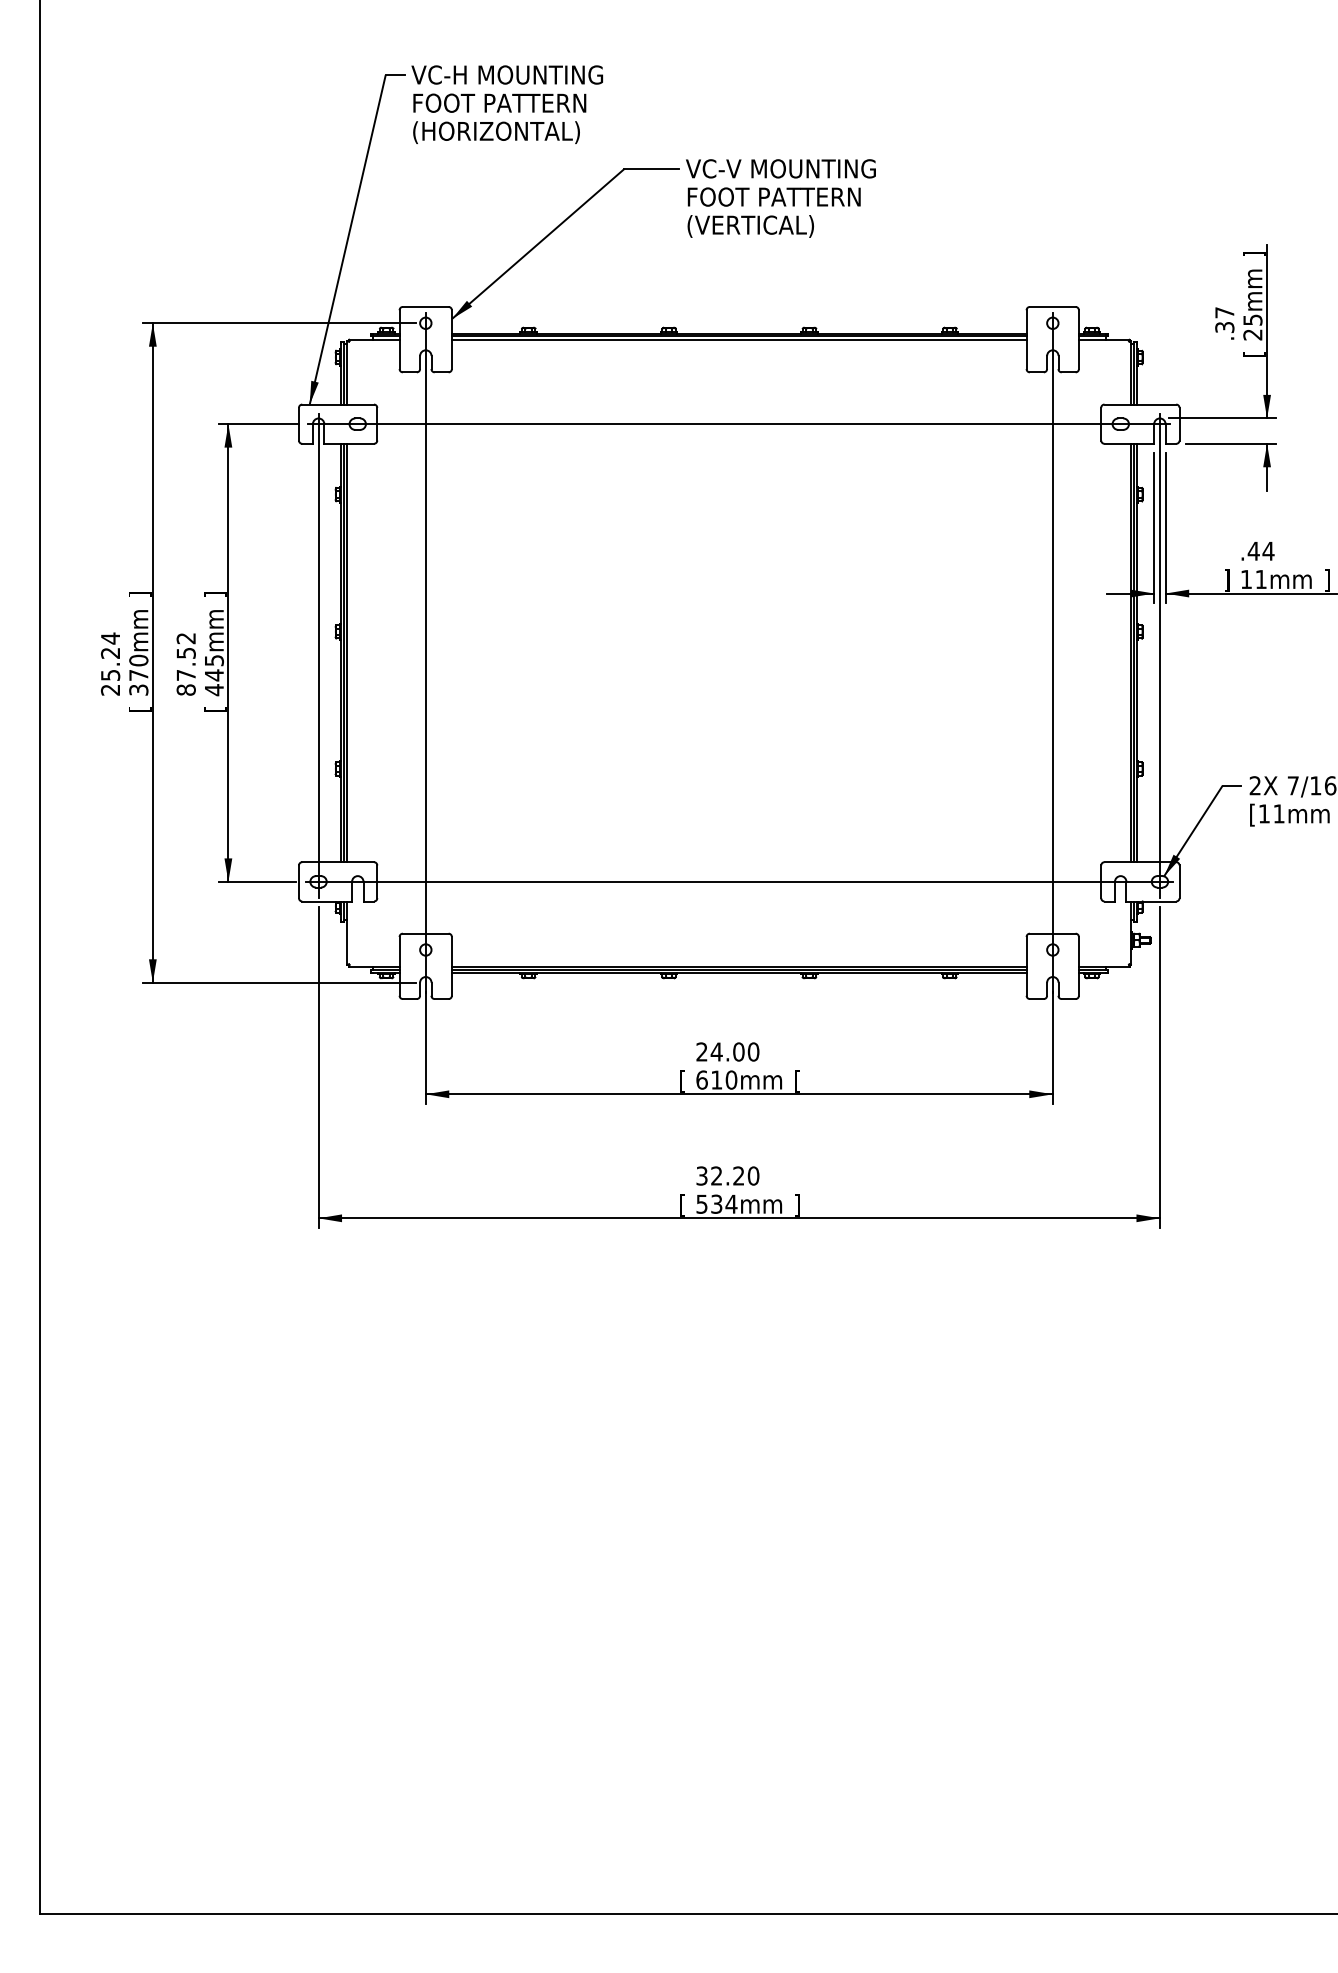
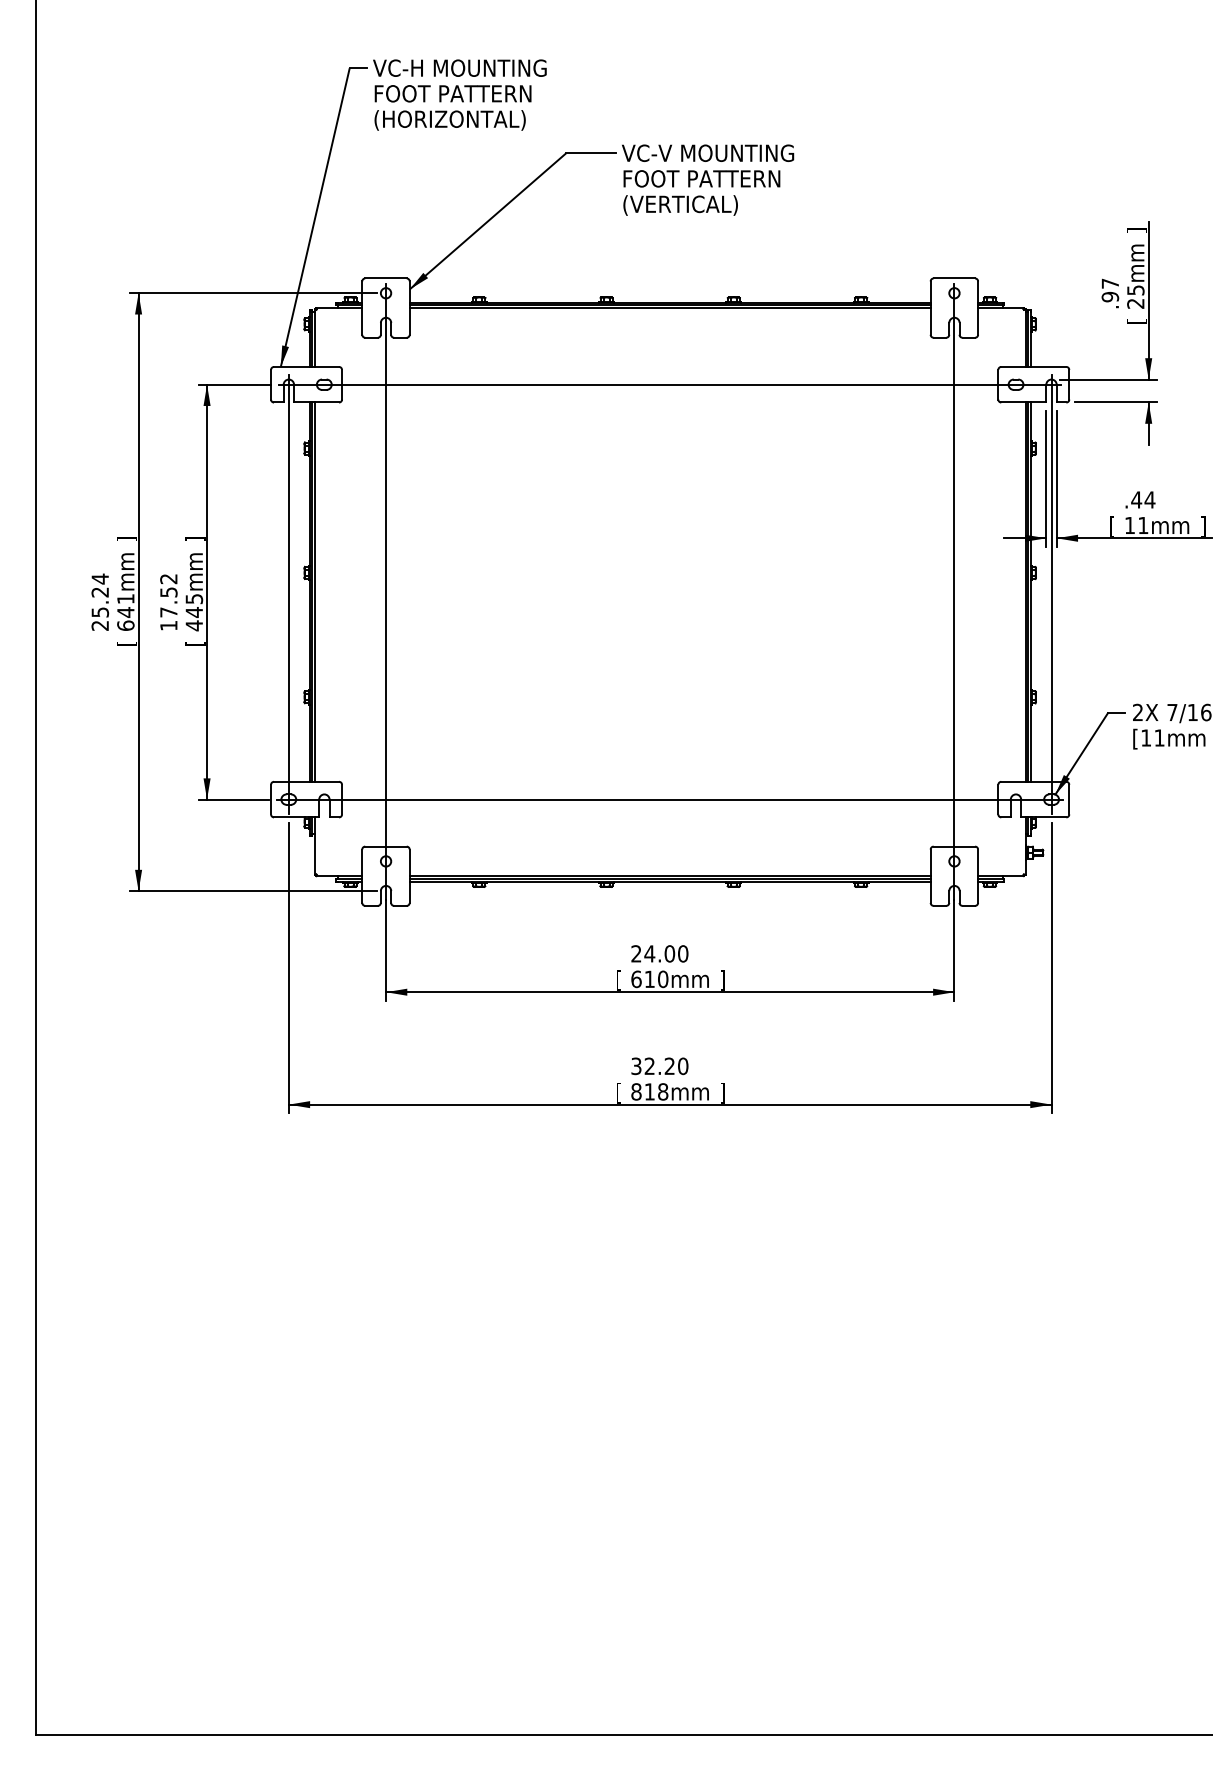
text: (1223, 326) -> (1109, 296), .37 -> .97
text: (1227, 580) -> (1112, 526), ] -> [
text: (138, 674) -> (125, 611), 370mm -> 641mm
text: (185, 689) -> (168, 625), 87.52 -> 17.52
text: (796, 1081) -> (722, 980), [ -> ]
text: (716, 1203) -> (649, 1091), 534mm -> 818mm

